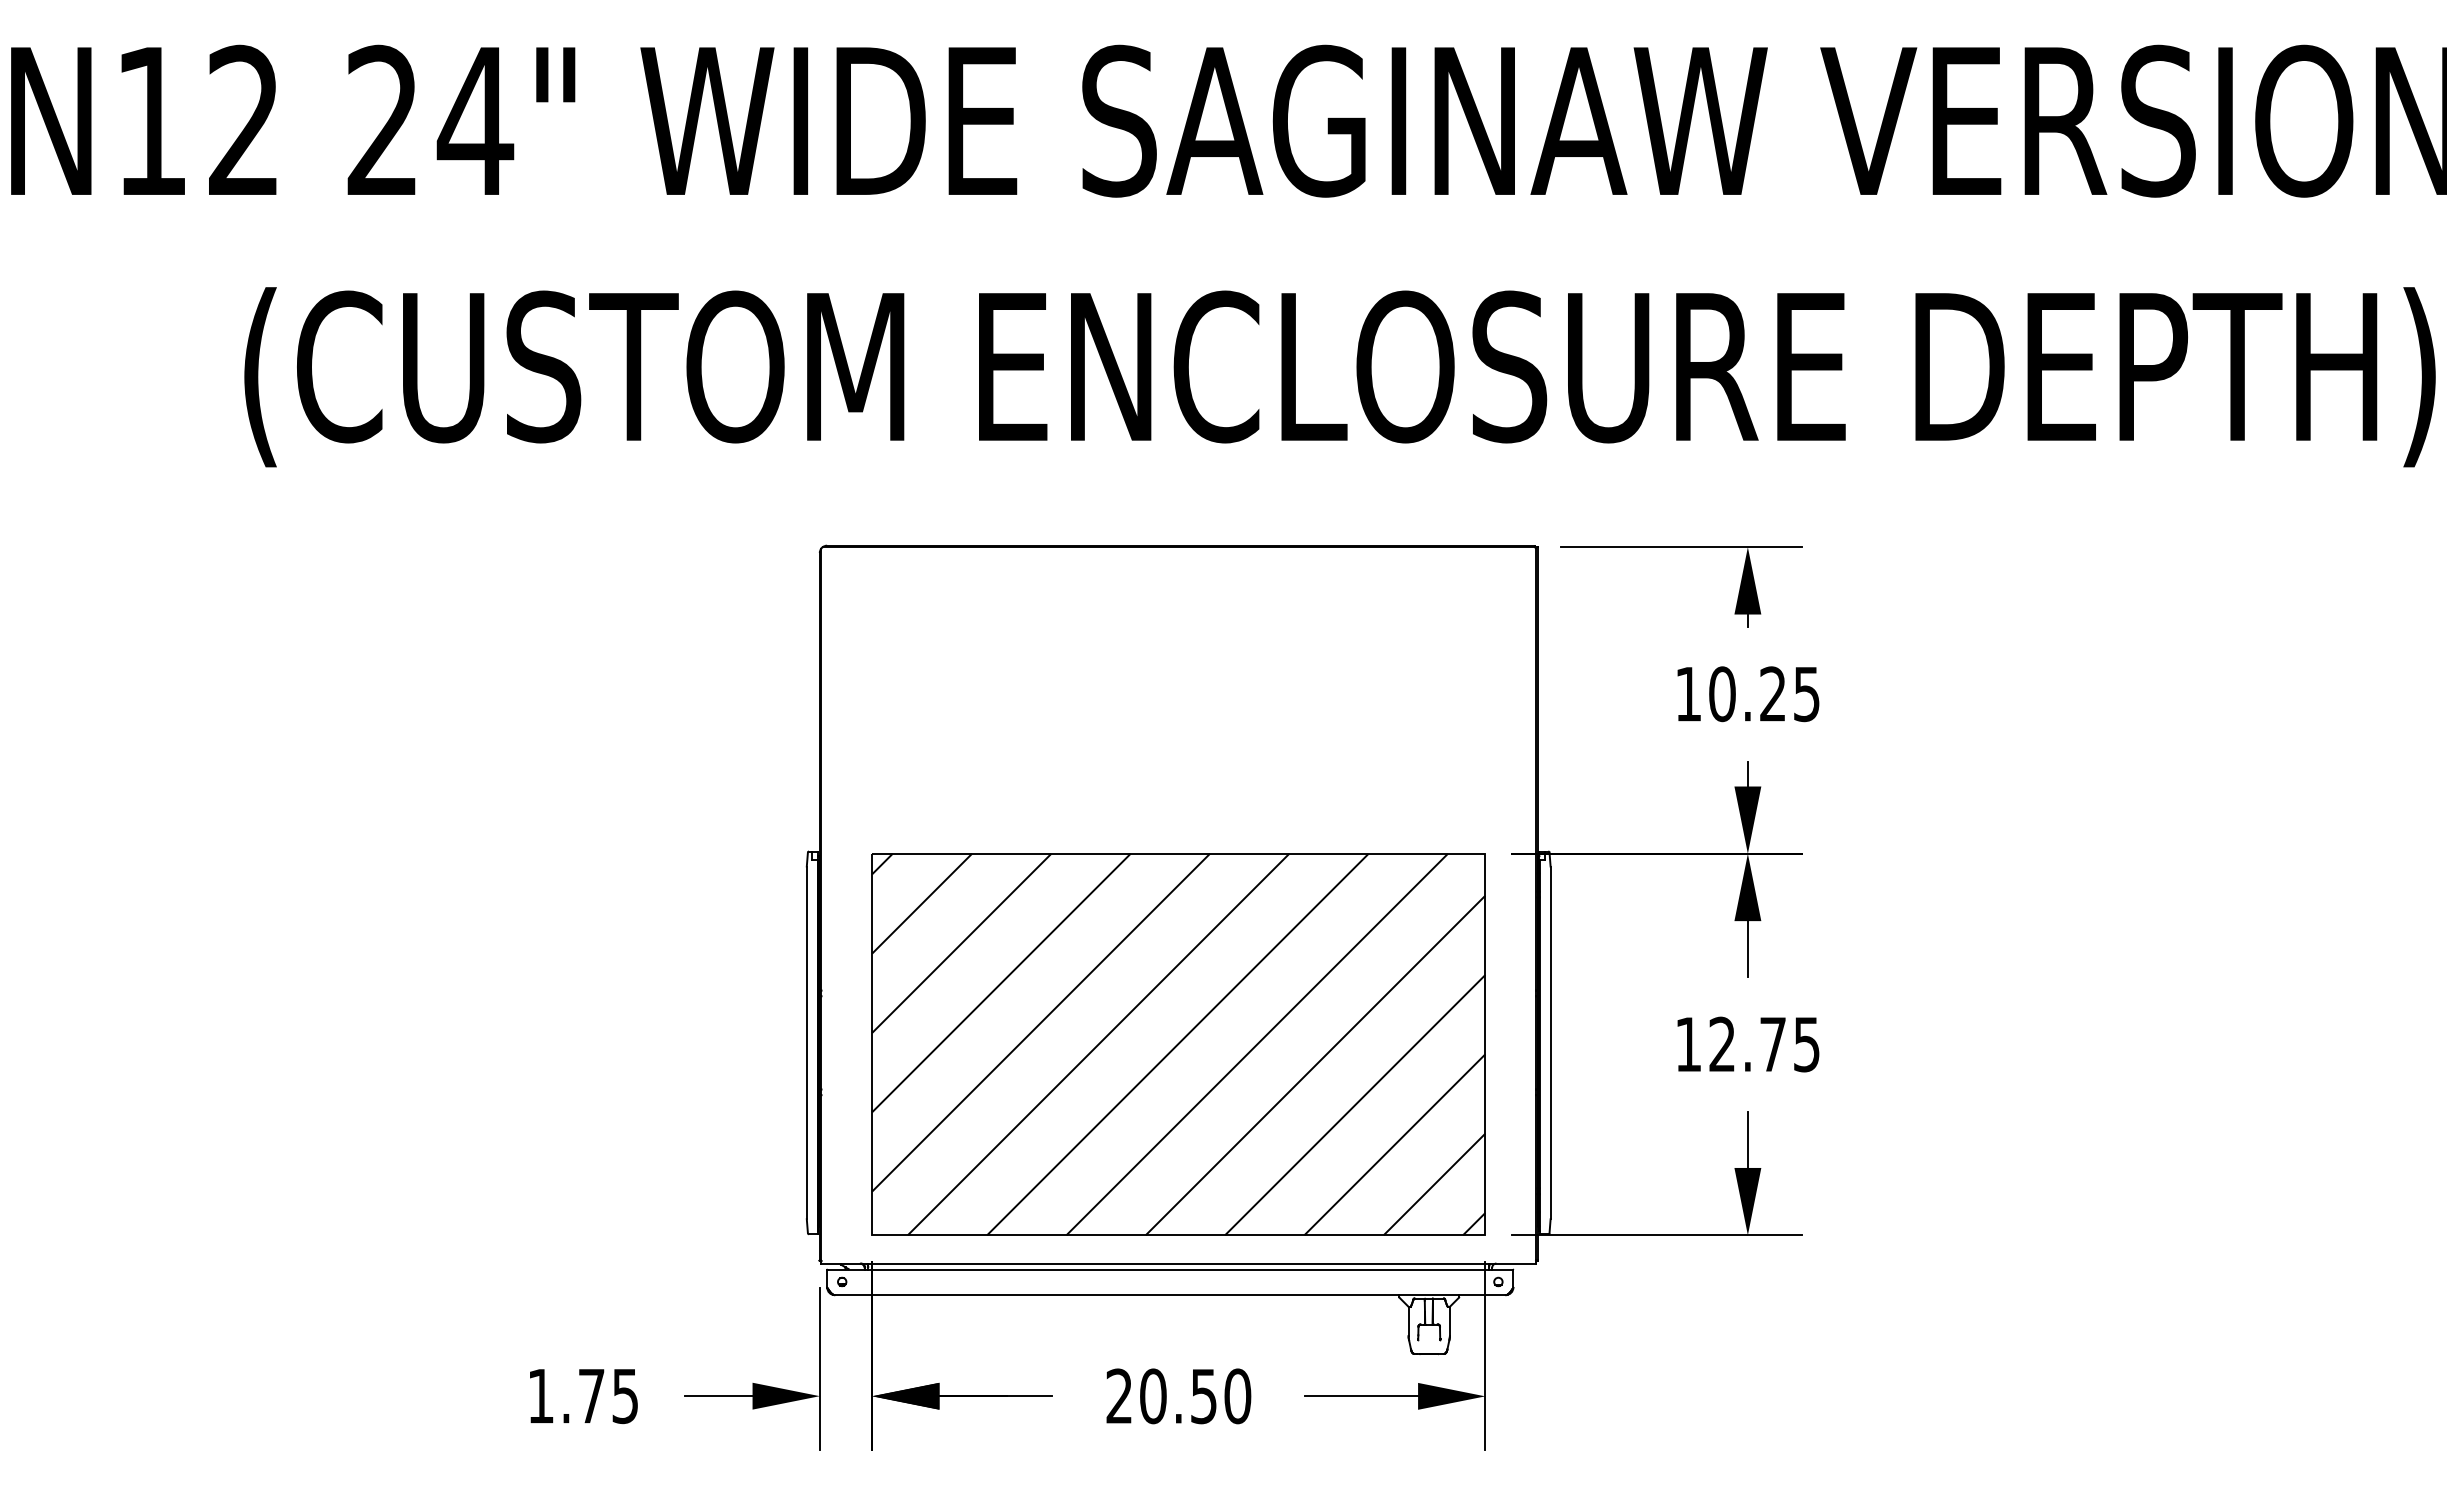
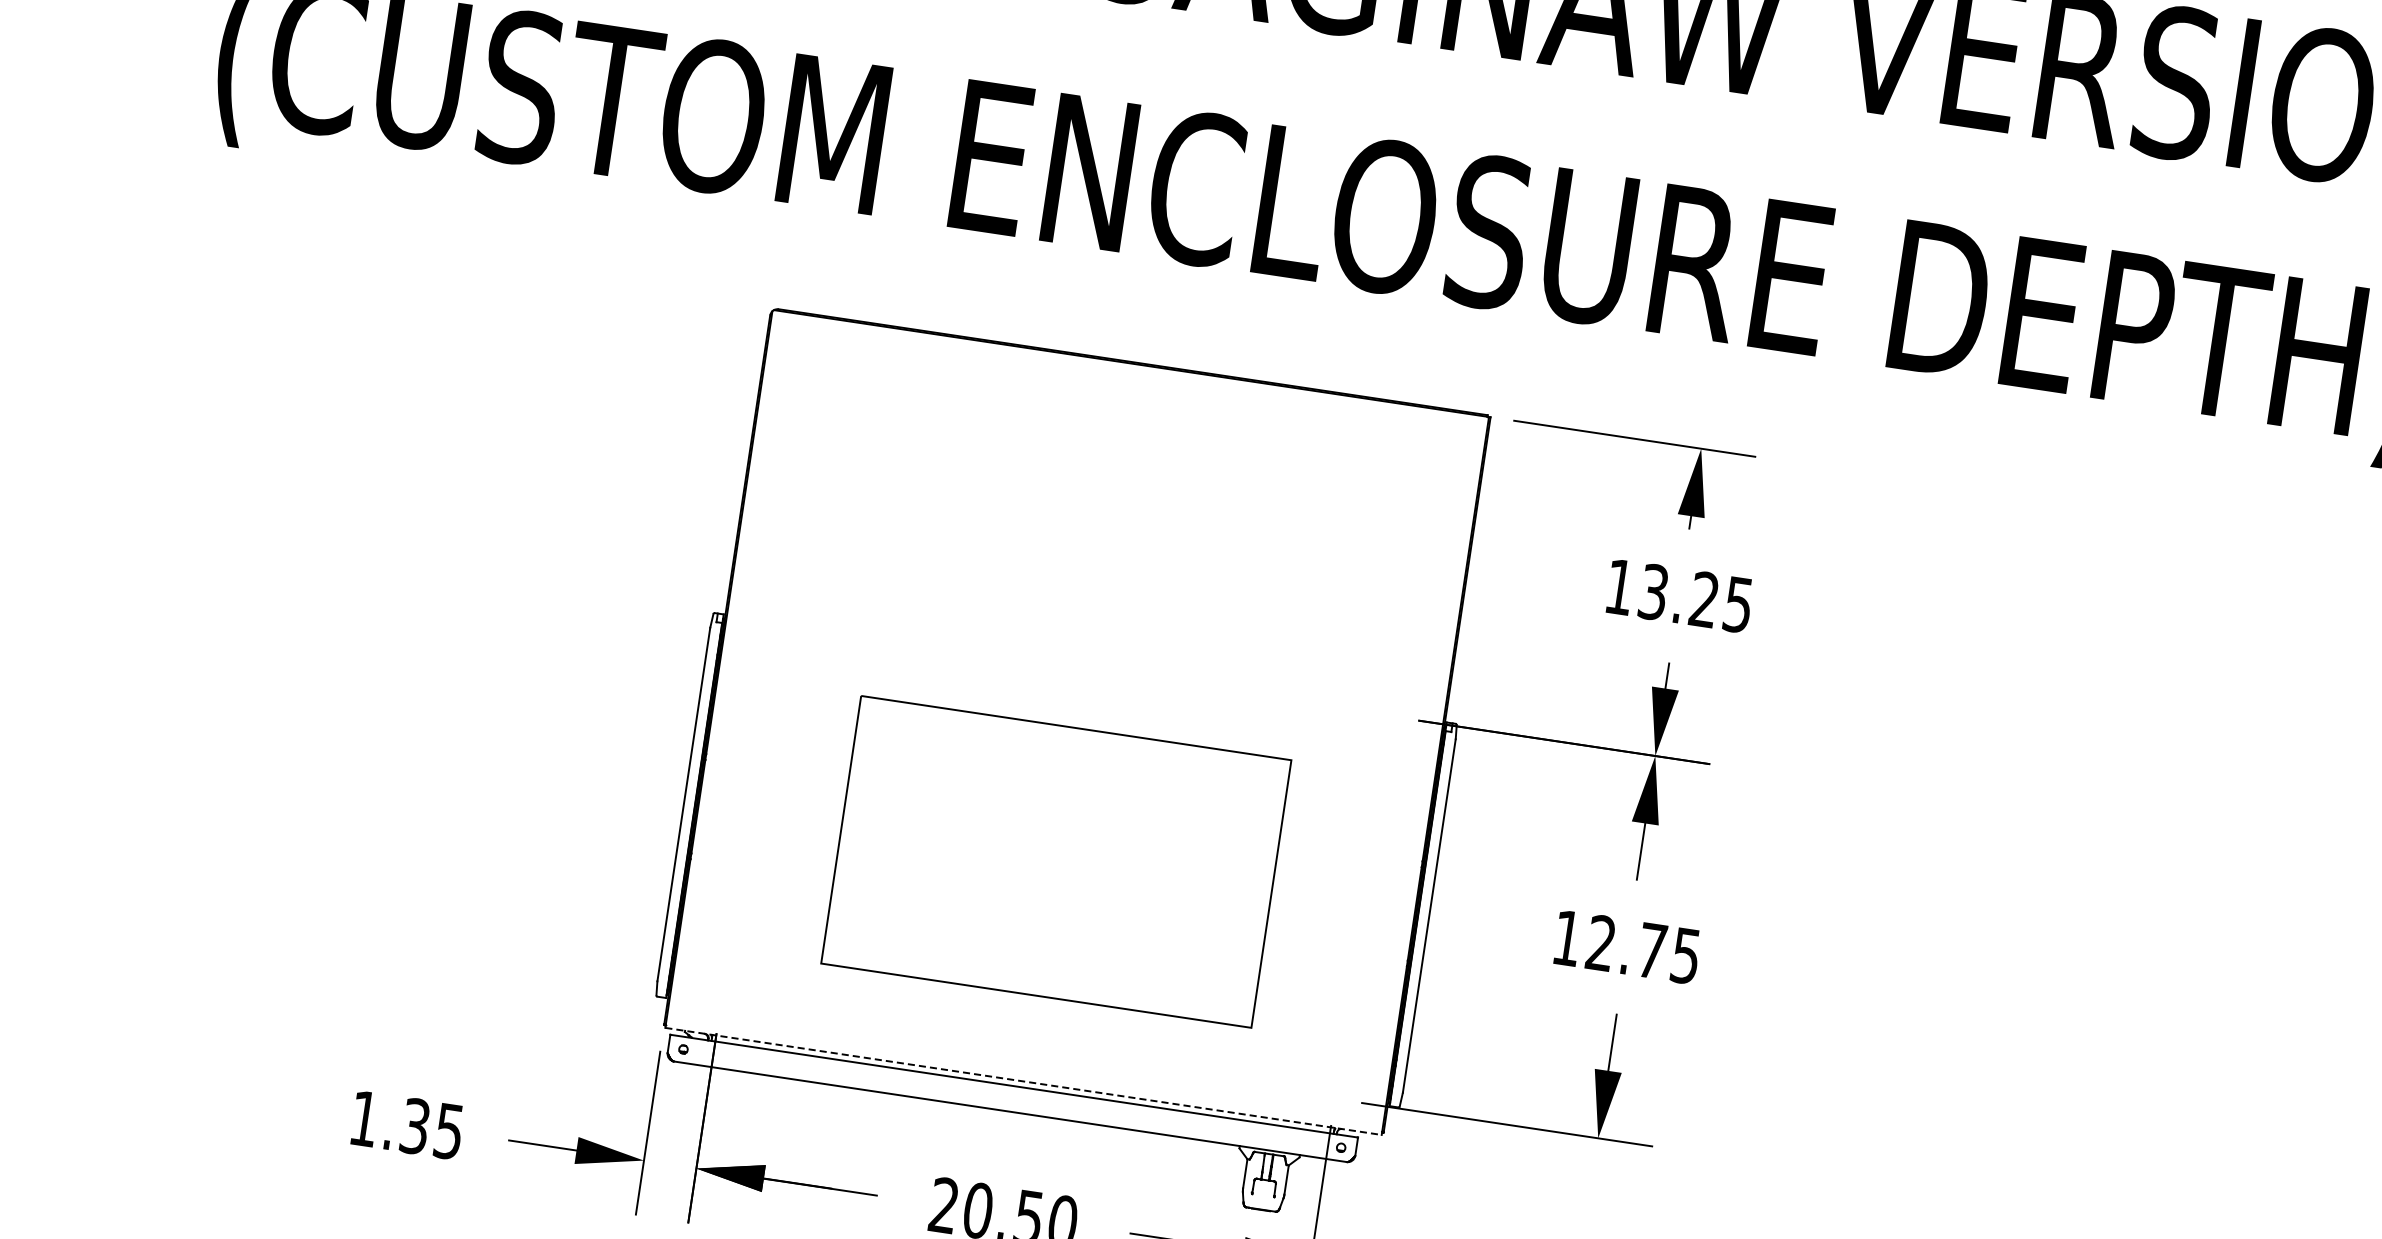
text: (1722, 694) -> (1653, 592), 10.25 -> 13.25
part: (1178, 1044) -> (1056, 861), size x0.7
line: (1179, 1263) -> (1024, 1081), solid -> dashed
text: (591, 1396) -> (415, 1126), 1.75 -> 1.35

